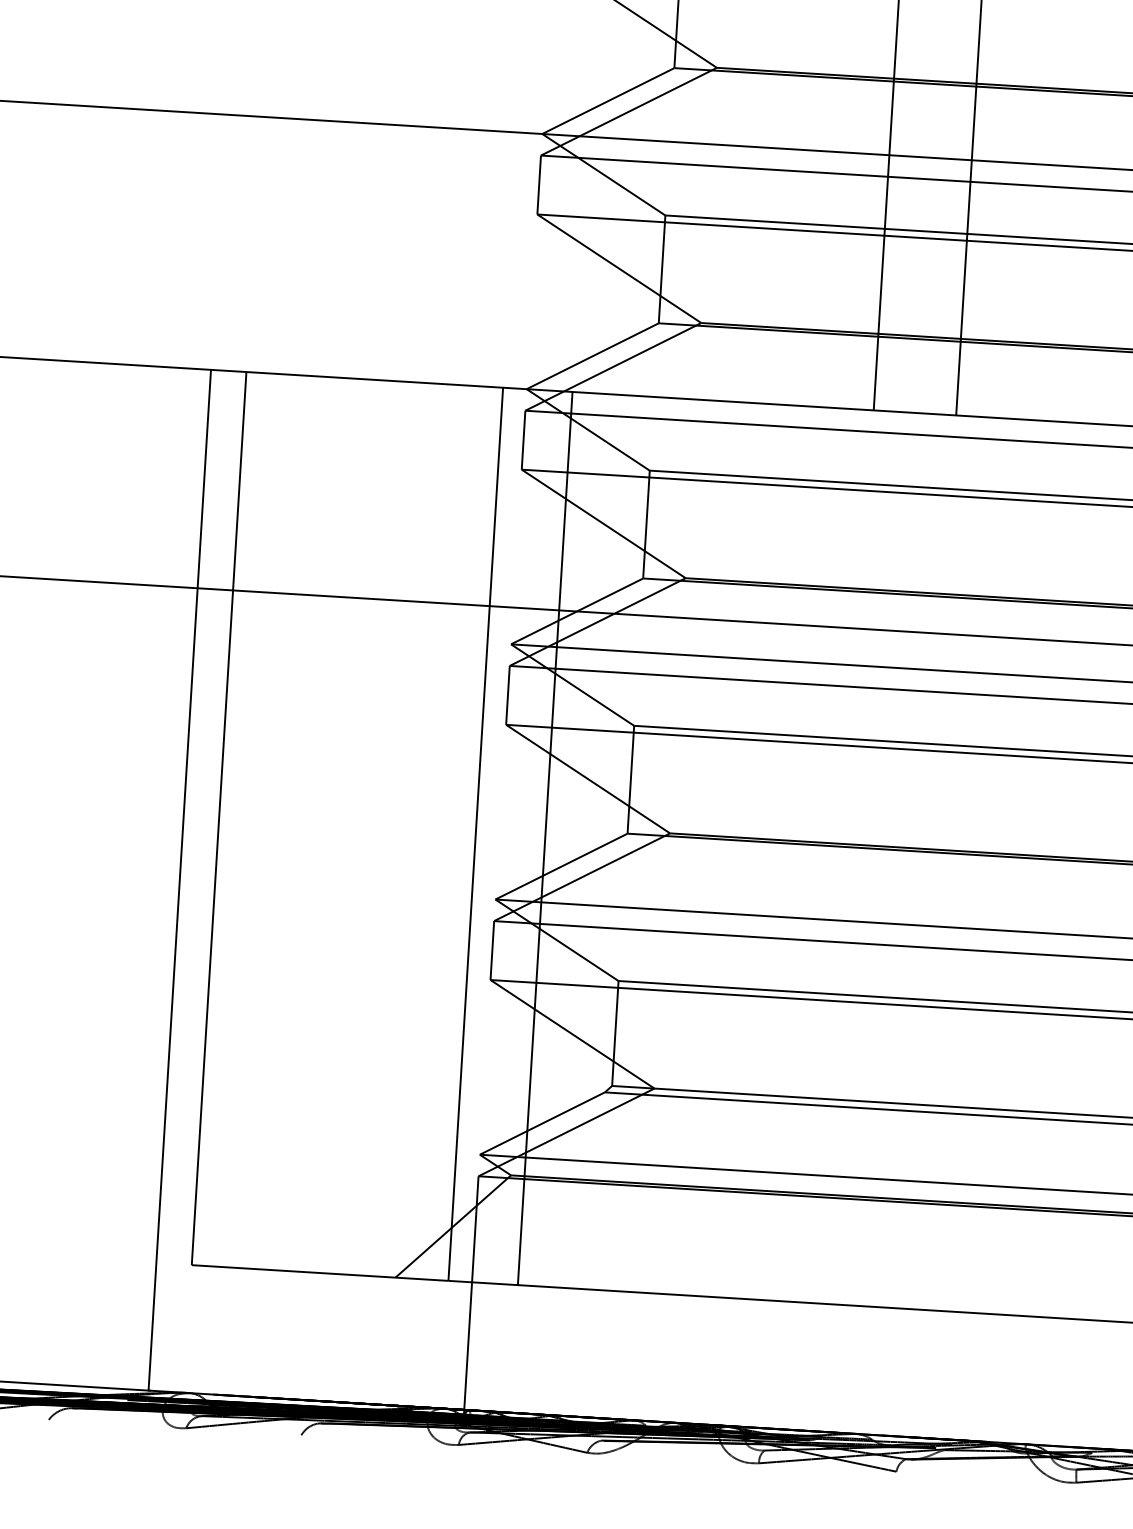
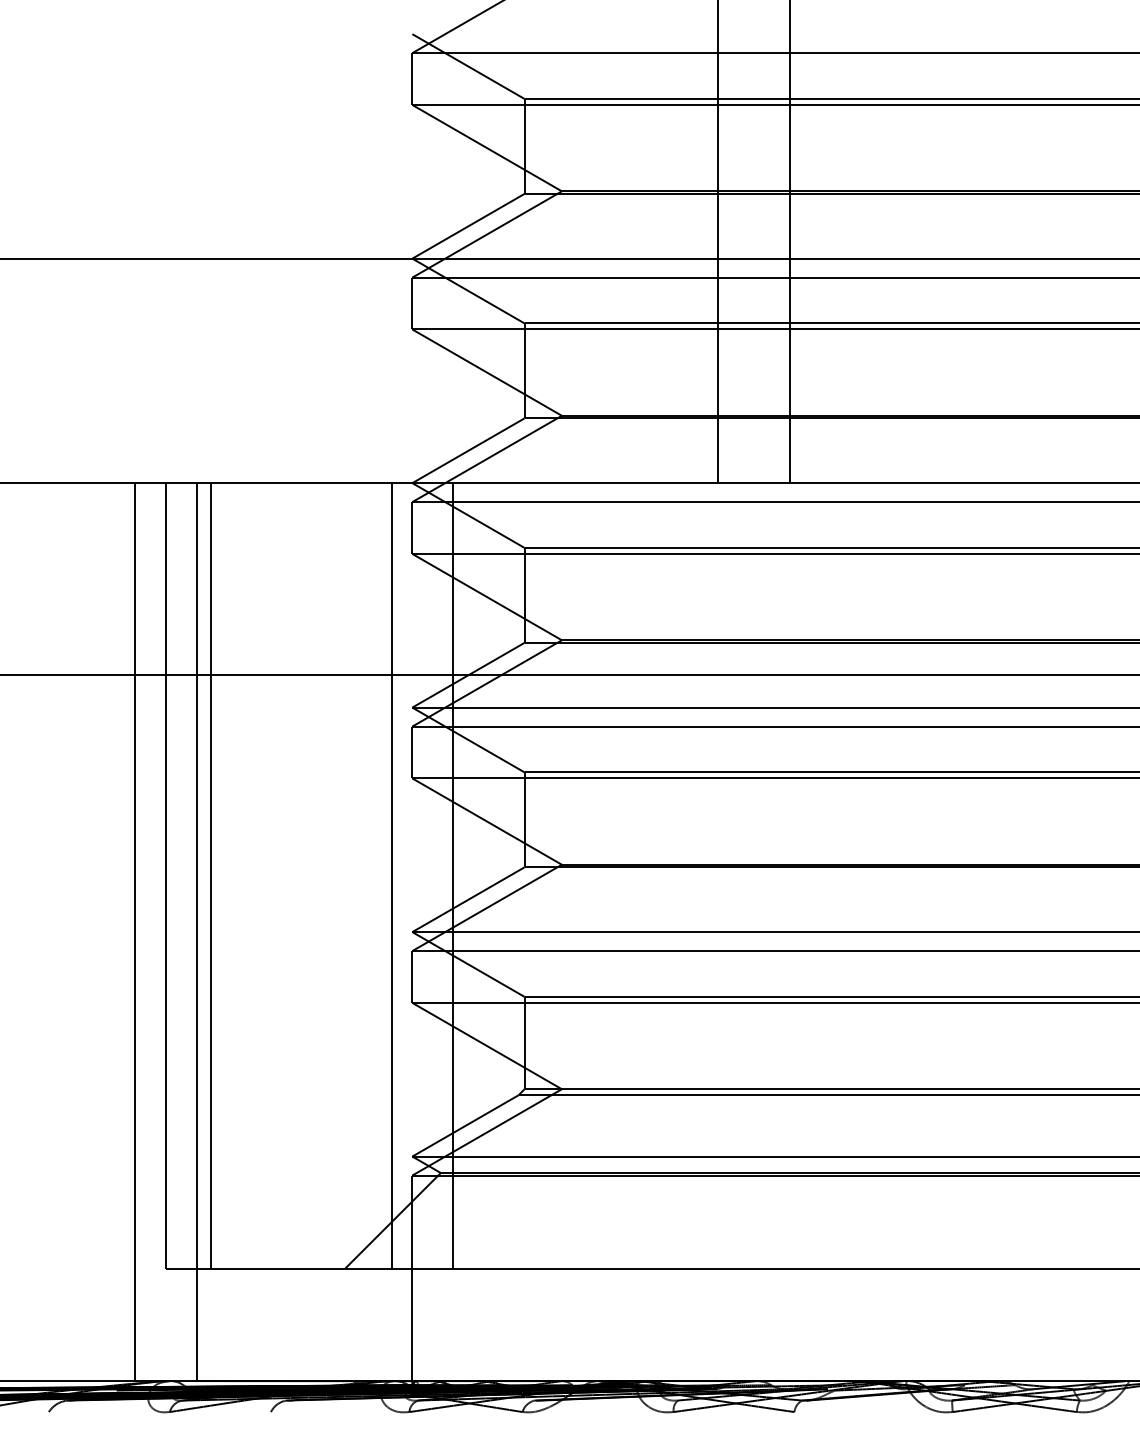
line: (271, 821) -> (211, 875), added
line: (250, 884) -> (196, 932), added

